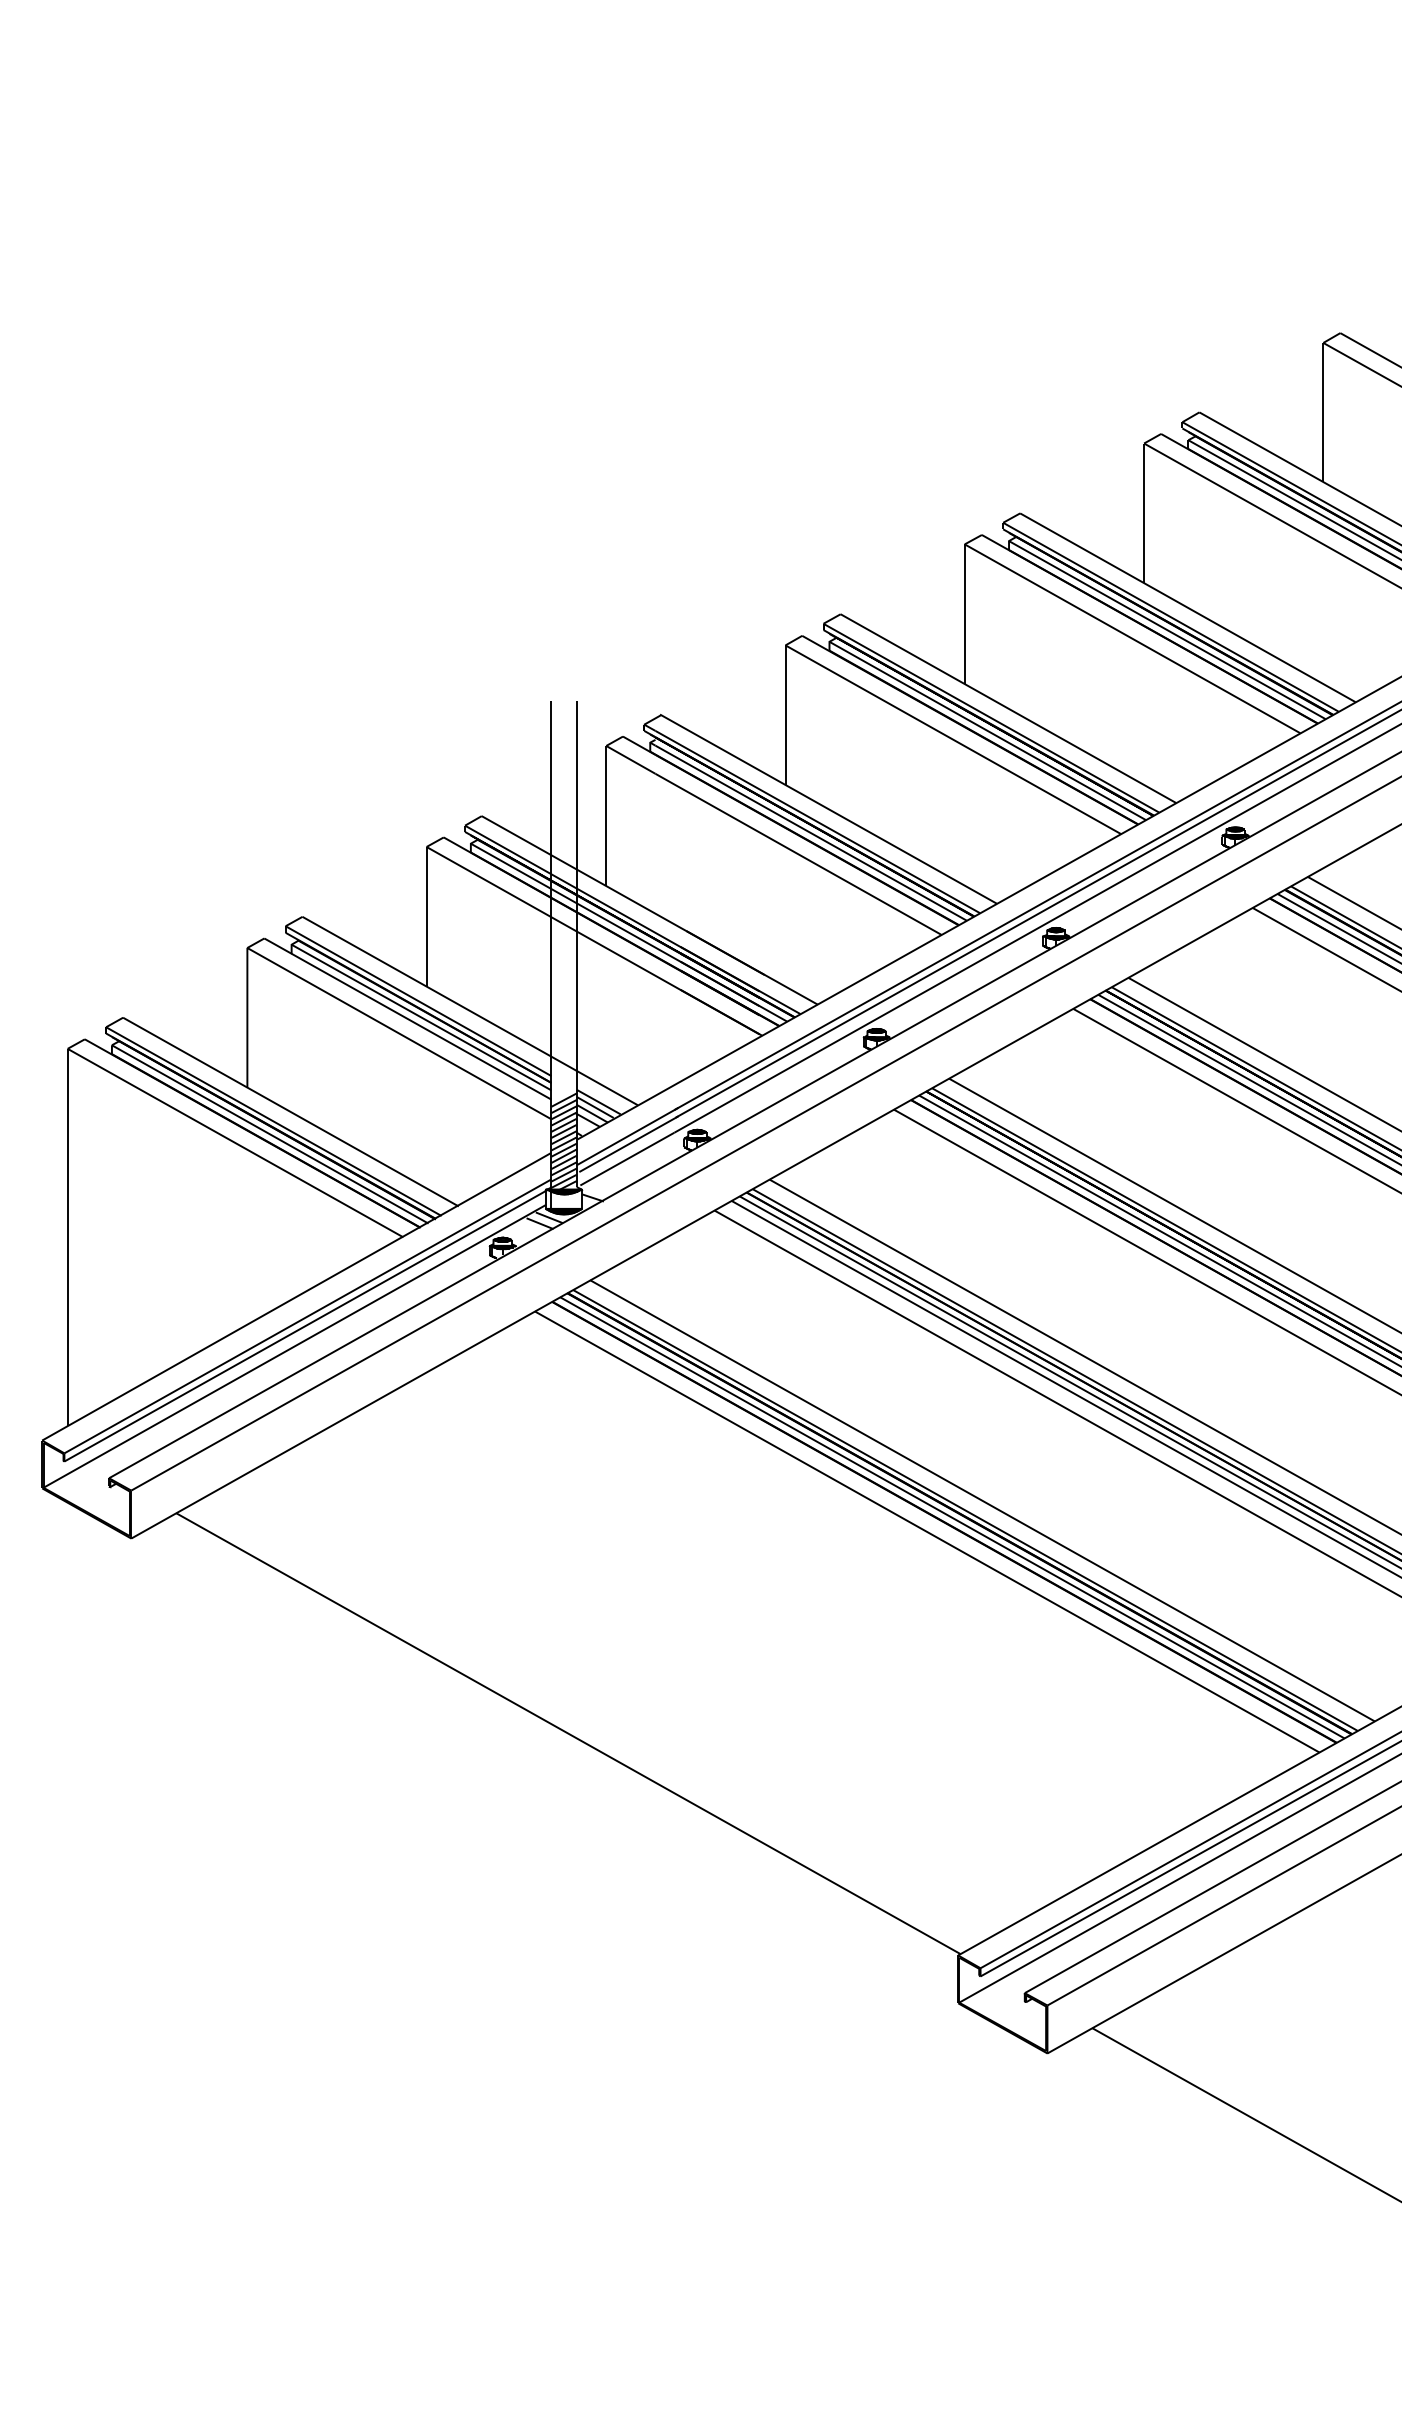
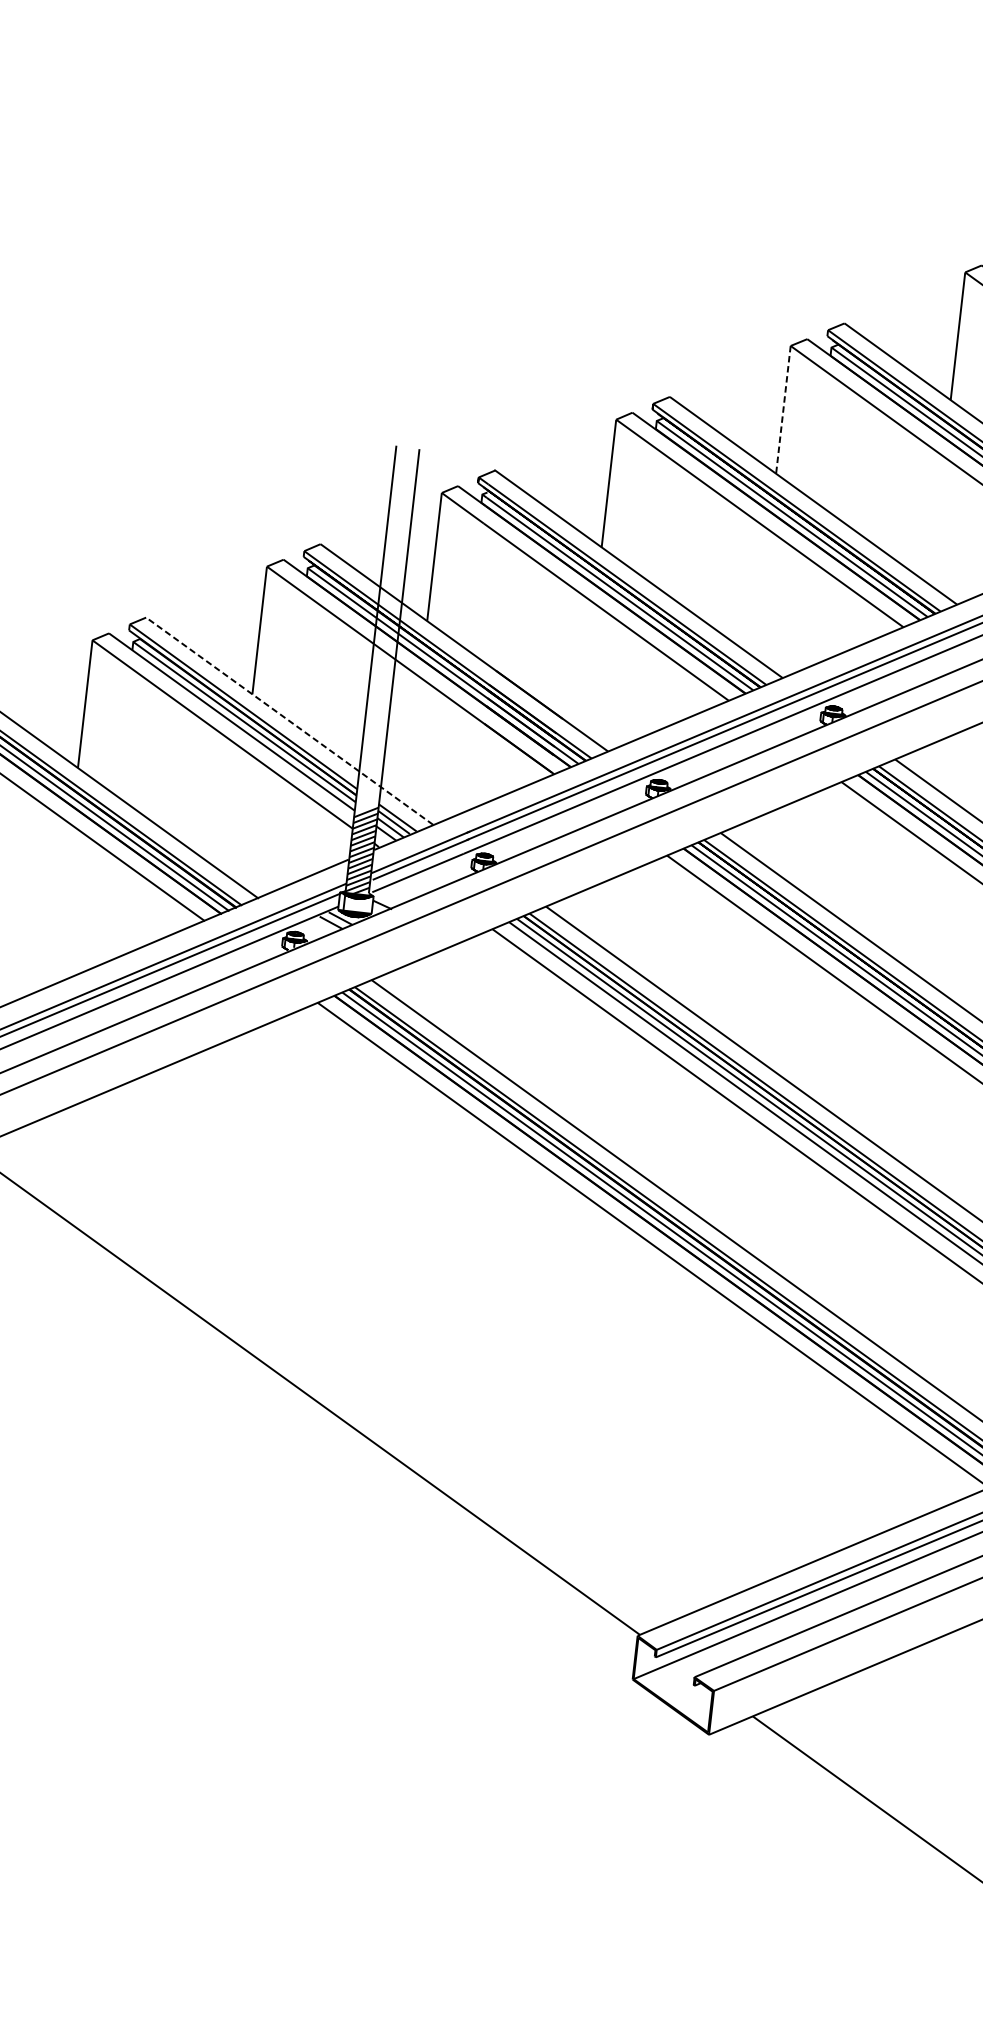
line: (964, 614) -> (783, 410), solid -> dashed
line: (469, 1010) -> (289, 720), solid -> dashed

